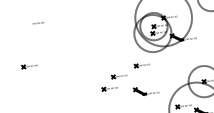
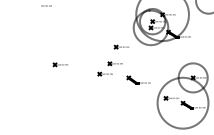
part: (140, 64) -> (120, 46), moved
part: (28, 66) -> (59, 64), moved

